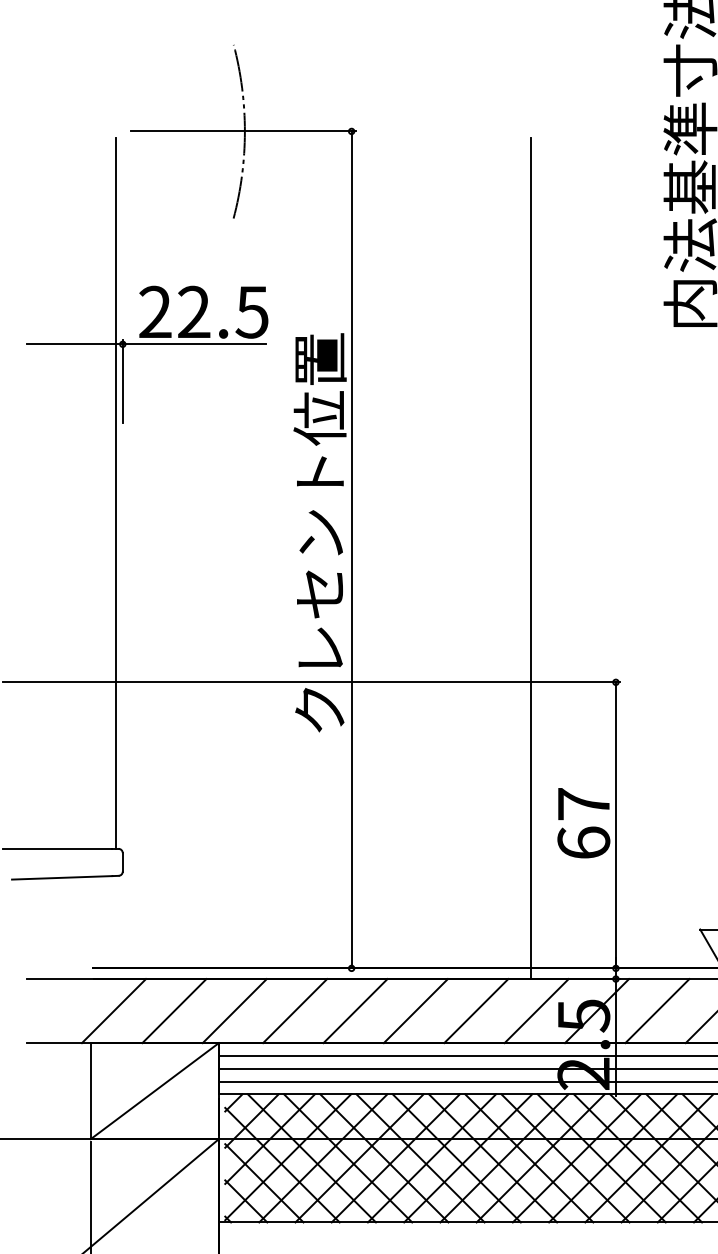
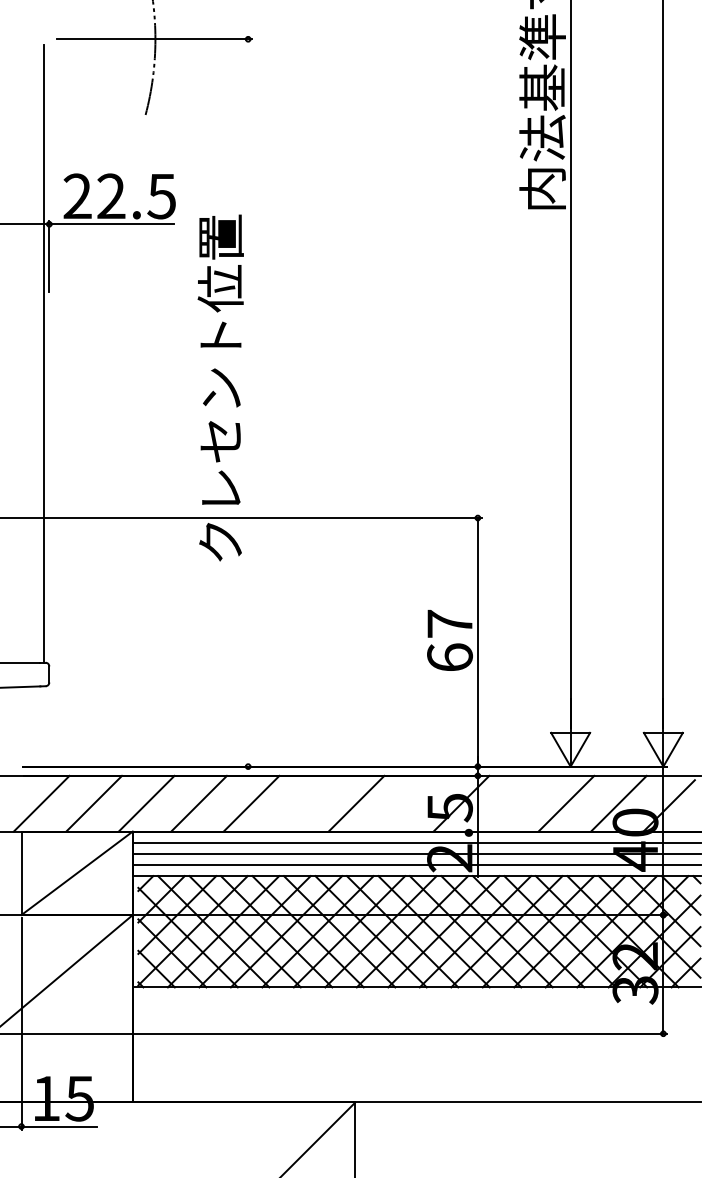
line: (351, 549) -> (248, 402), removed
line: (530, 557) -> (403, 409), removed
line: (415, 1010) -> (303, 803), removed
line: (536, 1010) -> (408, 803), removed
line: (656, 1010) -> (513, 803), removed

